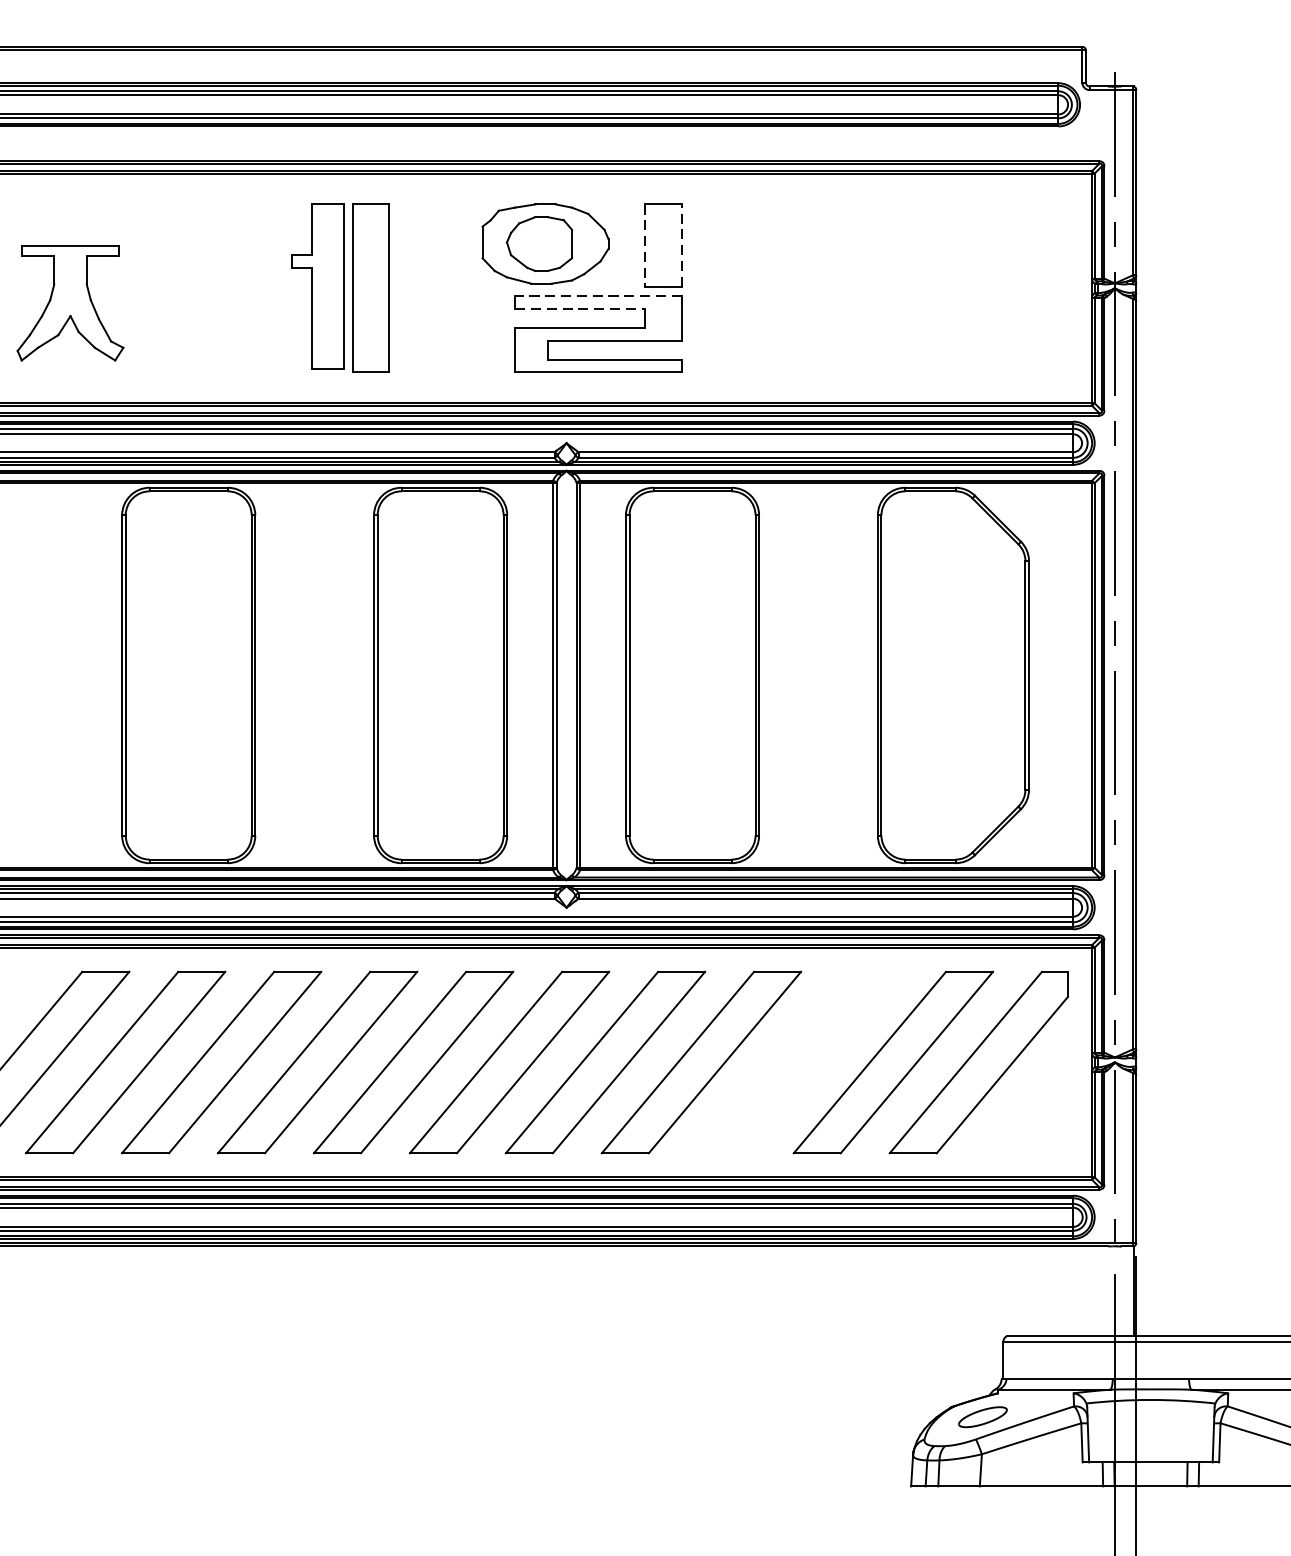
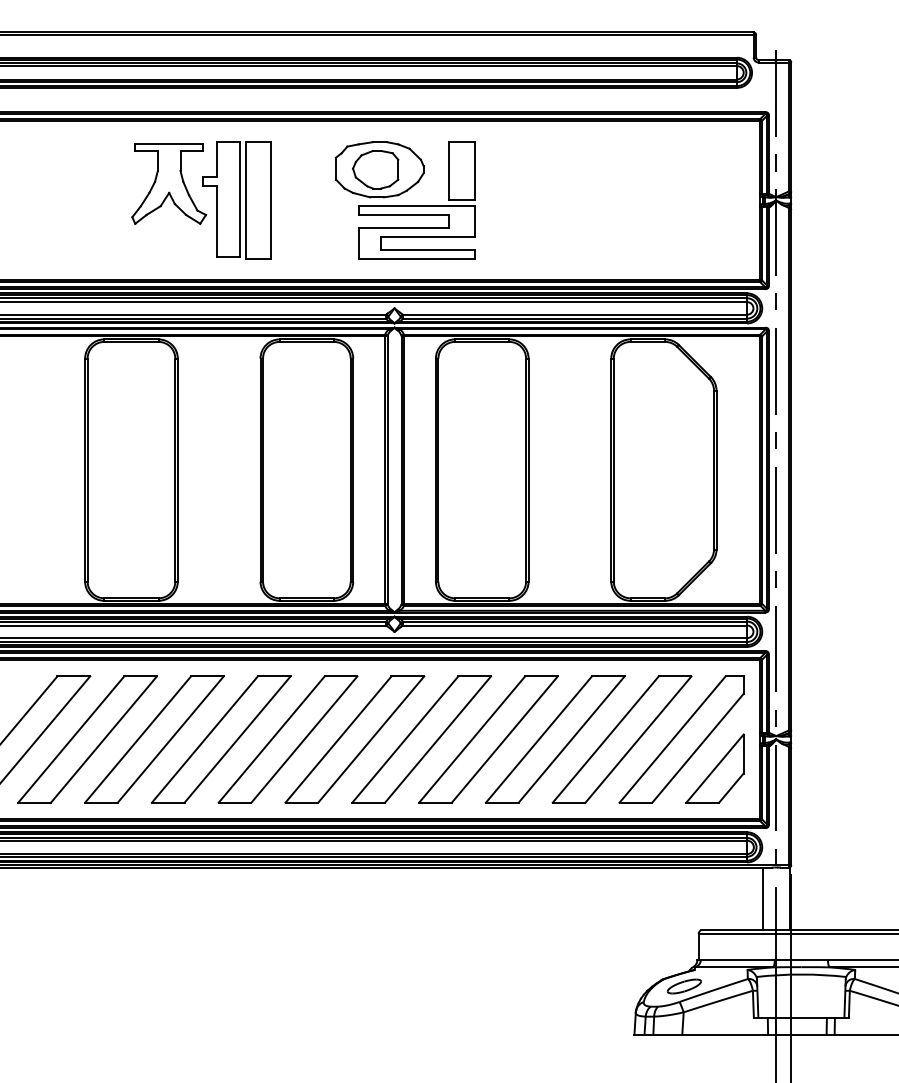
line: (645, 245) -> (449, 170), dashed -> solid
line: (681, 245) -> (474, 170), dashed -> solid
line: (598, 296) -> (416, 206), dashed -> solid
part: (70, 302) -> (169, 183), moved
line: (580, 308) -> (404, 214), dashed -> solid
part: (796, 1062) -> (554, 739), added
part: (1026, 1104) -> (714, 768), added
line: (1096, 1290) -> (763, 898), added

